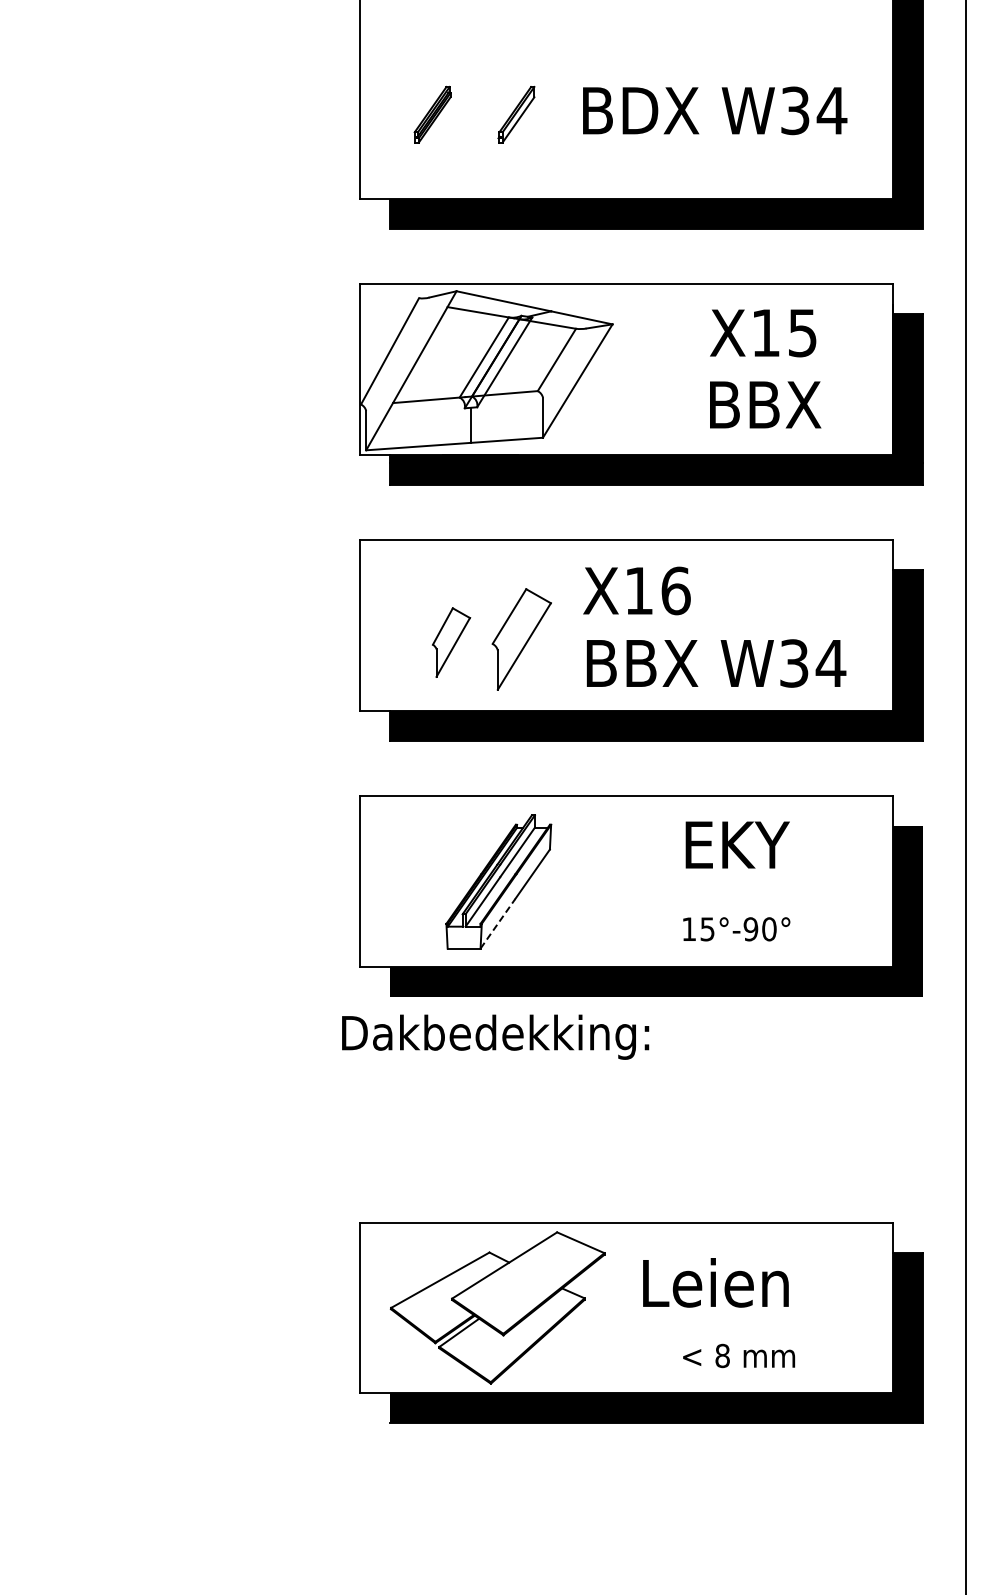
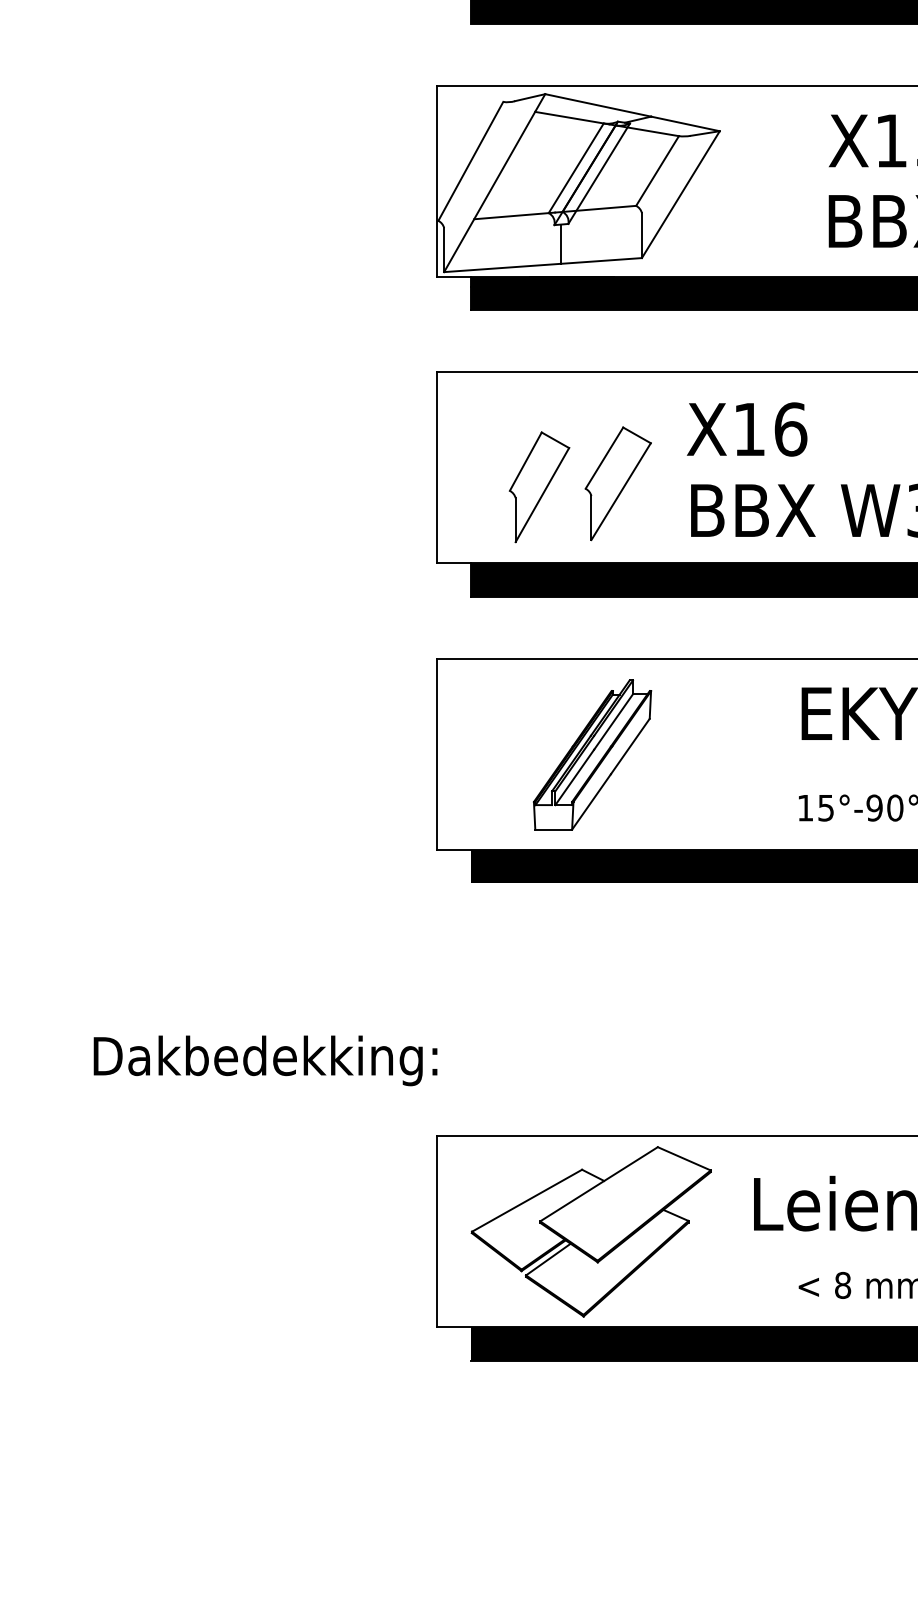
part: (451, 642) -> (539, 487), size x1.43
line: (498, 923) -> (592, 801), dashed -> solid
text: (495, 1036) -> (265, 1060), moved

